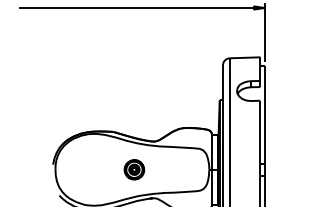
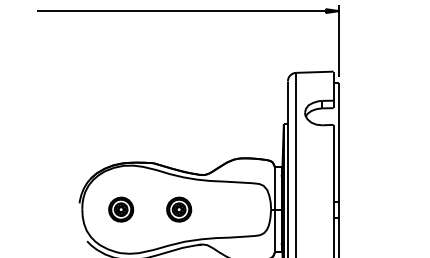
part: (87, 169) -> (121, 209), added

